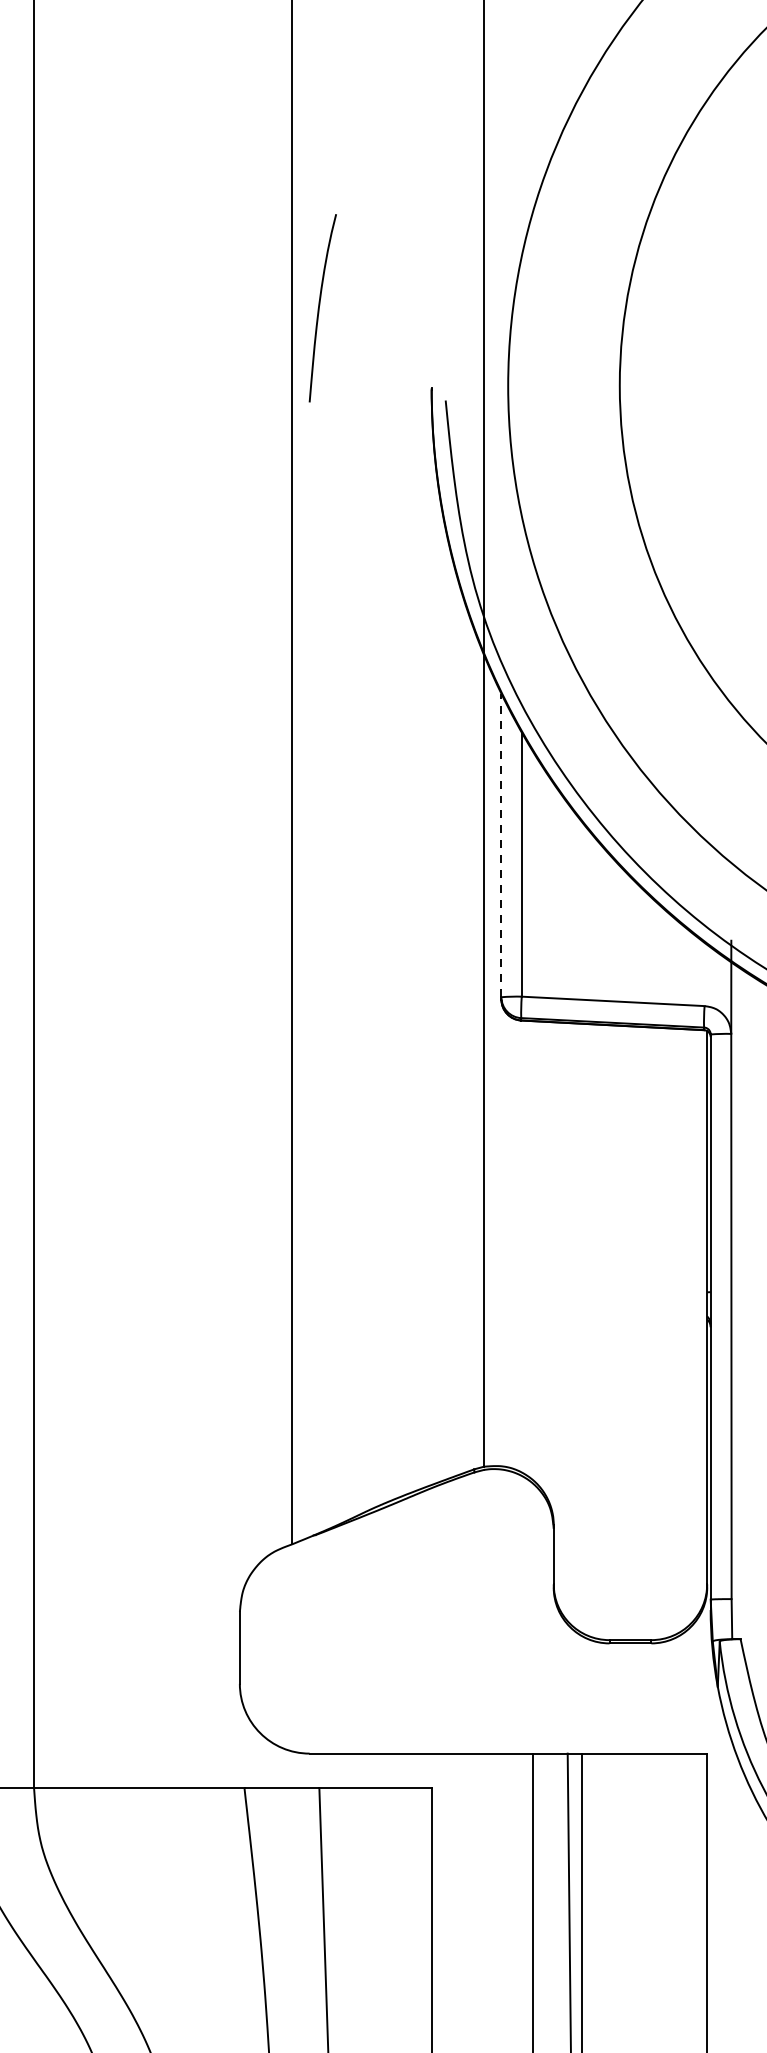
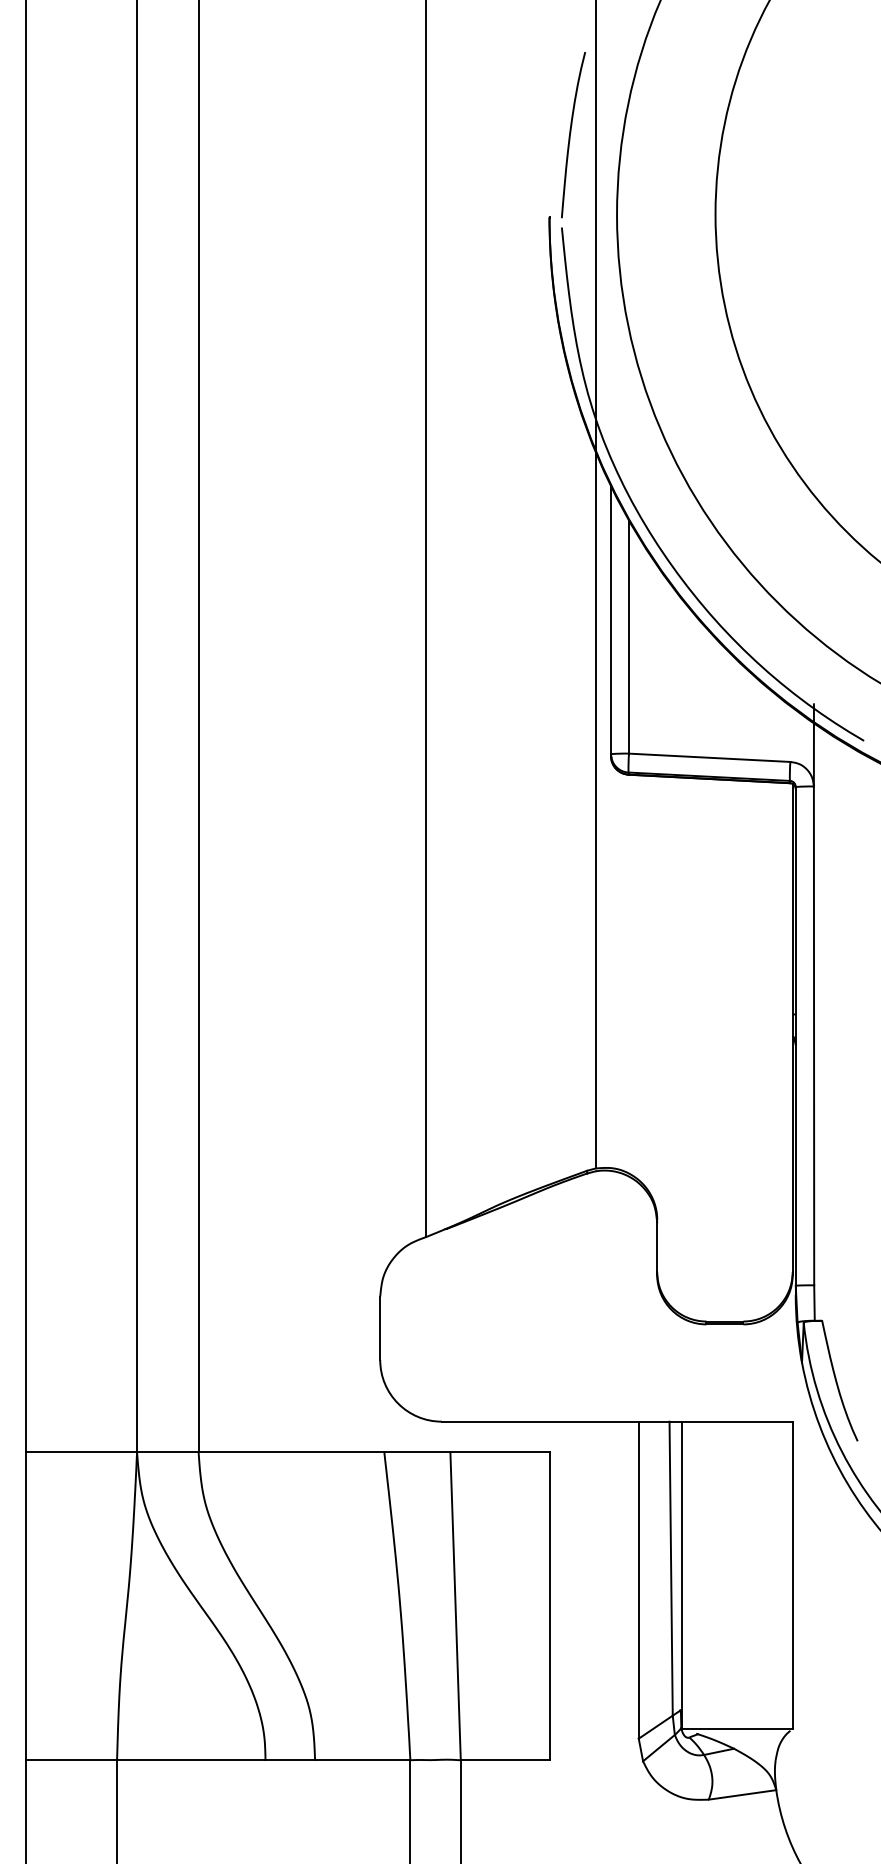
curve: (319, 308) -> (570, 135), moved
line: (501, 844) -> (611, 619), dashed -> solid

